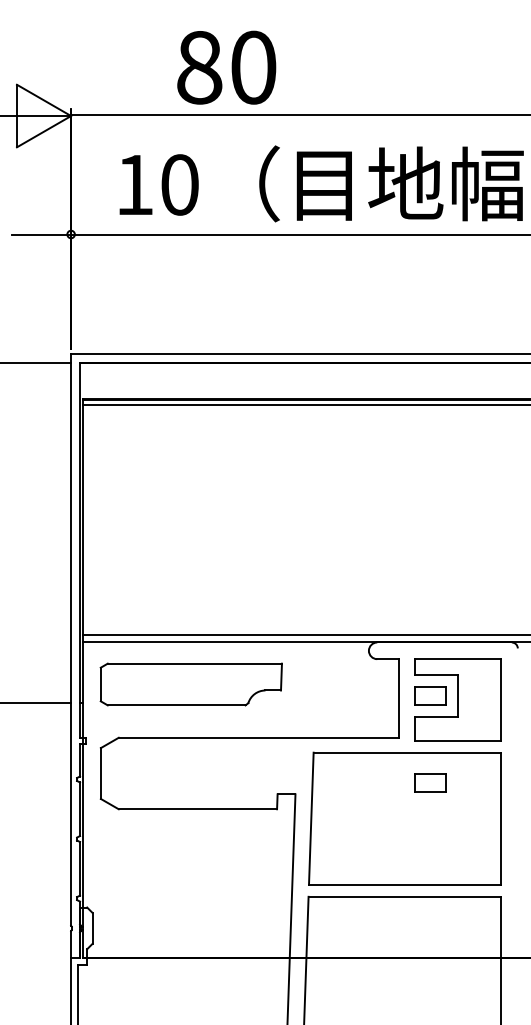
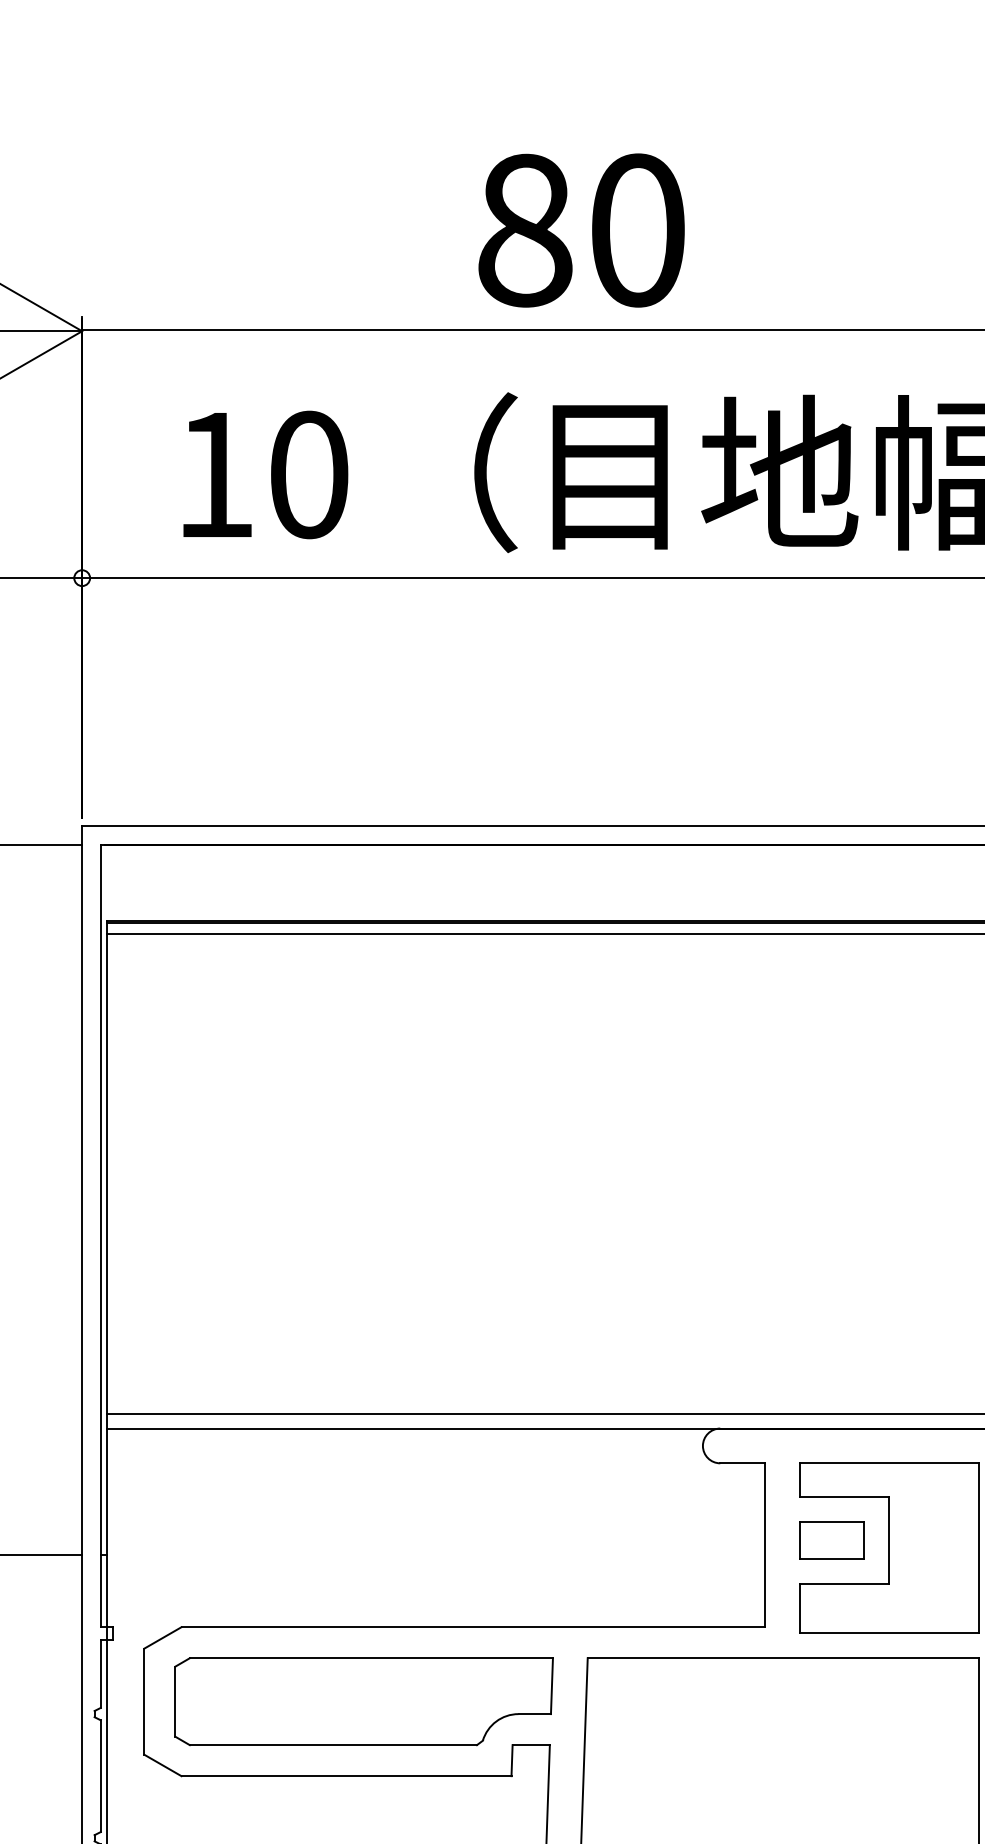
text: (226, 67) -> (581, 230), moved
part: (190, 684) -> (362, 1701), moved
part: (430, 782) -> (831, 1720), removed

